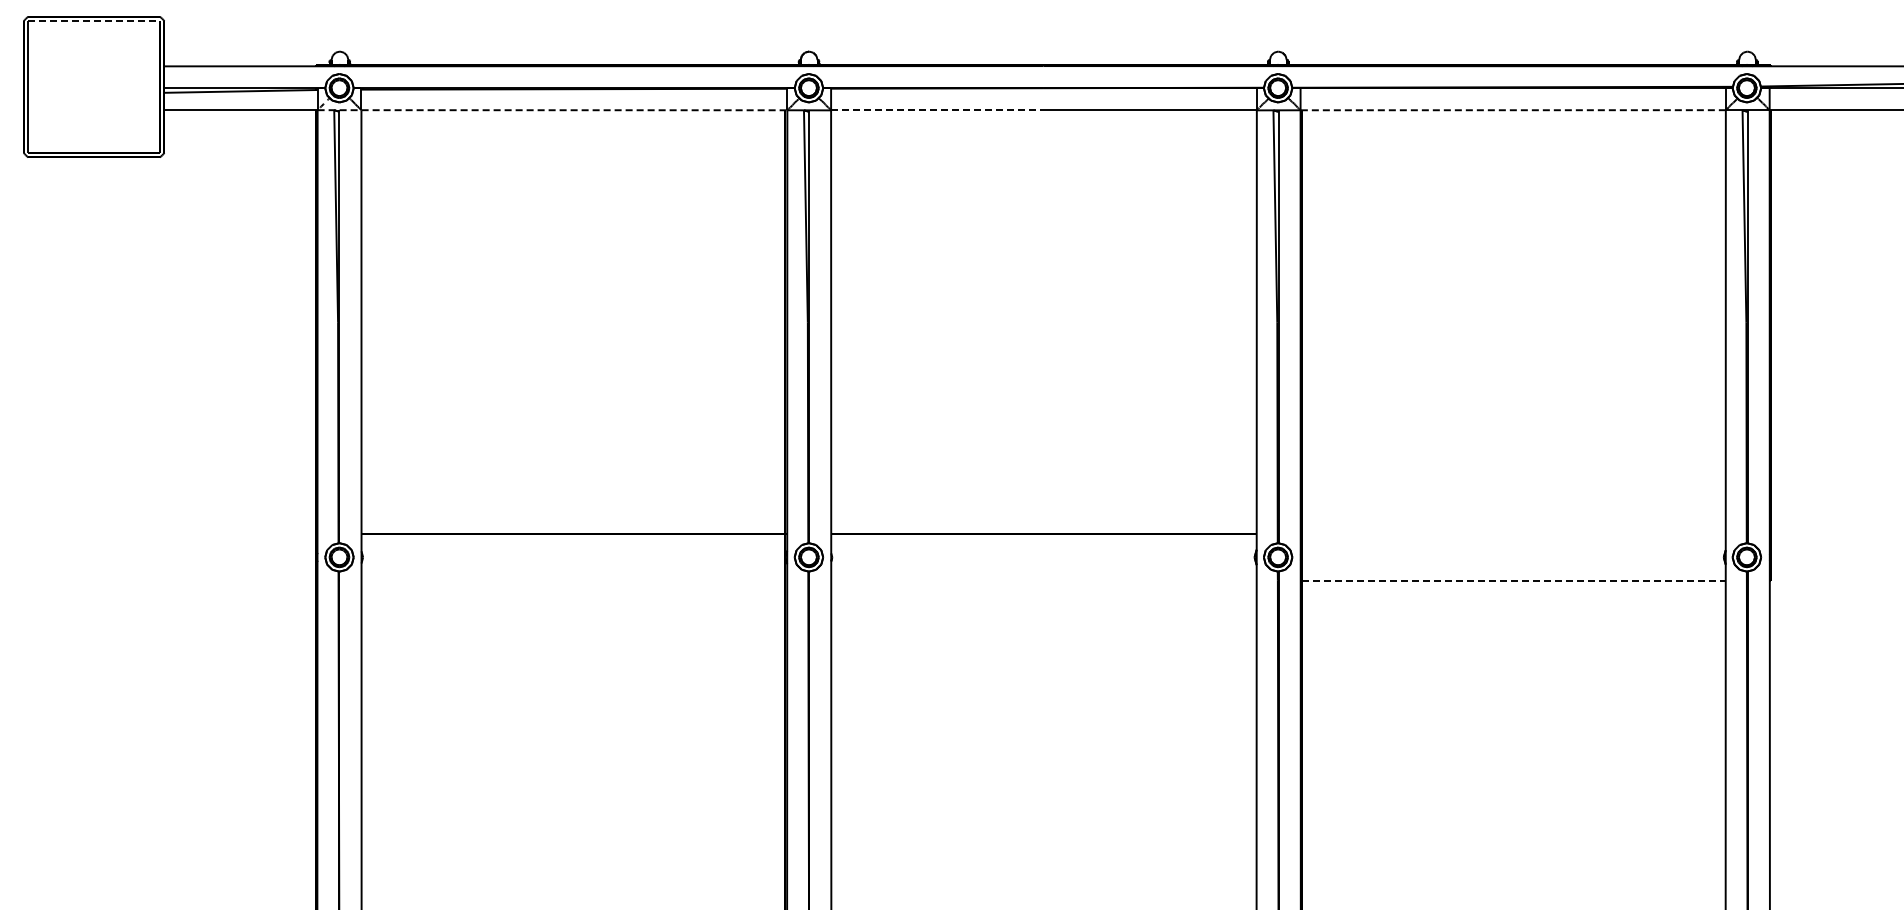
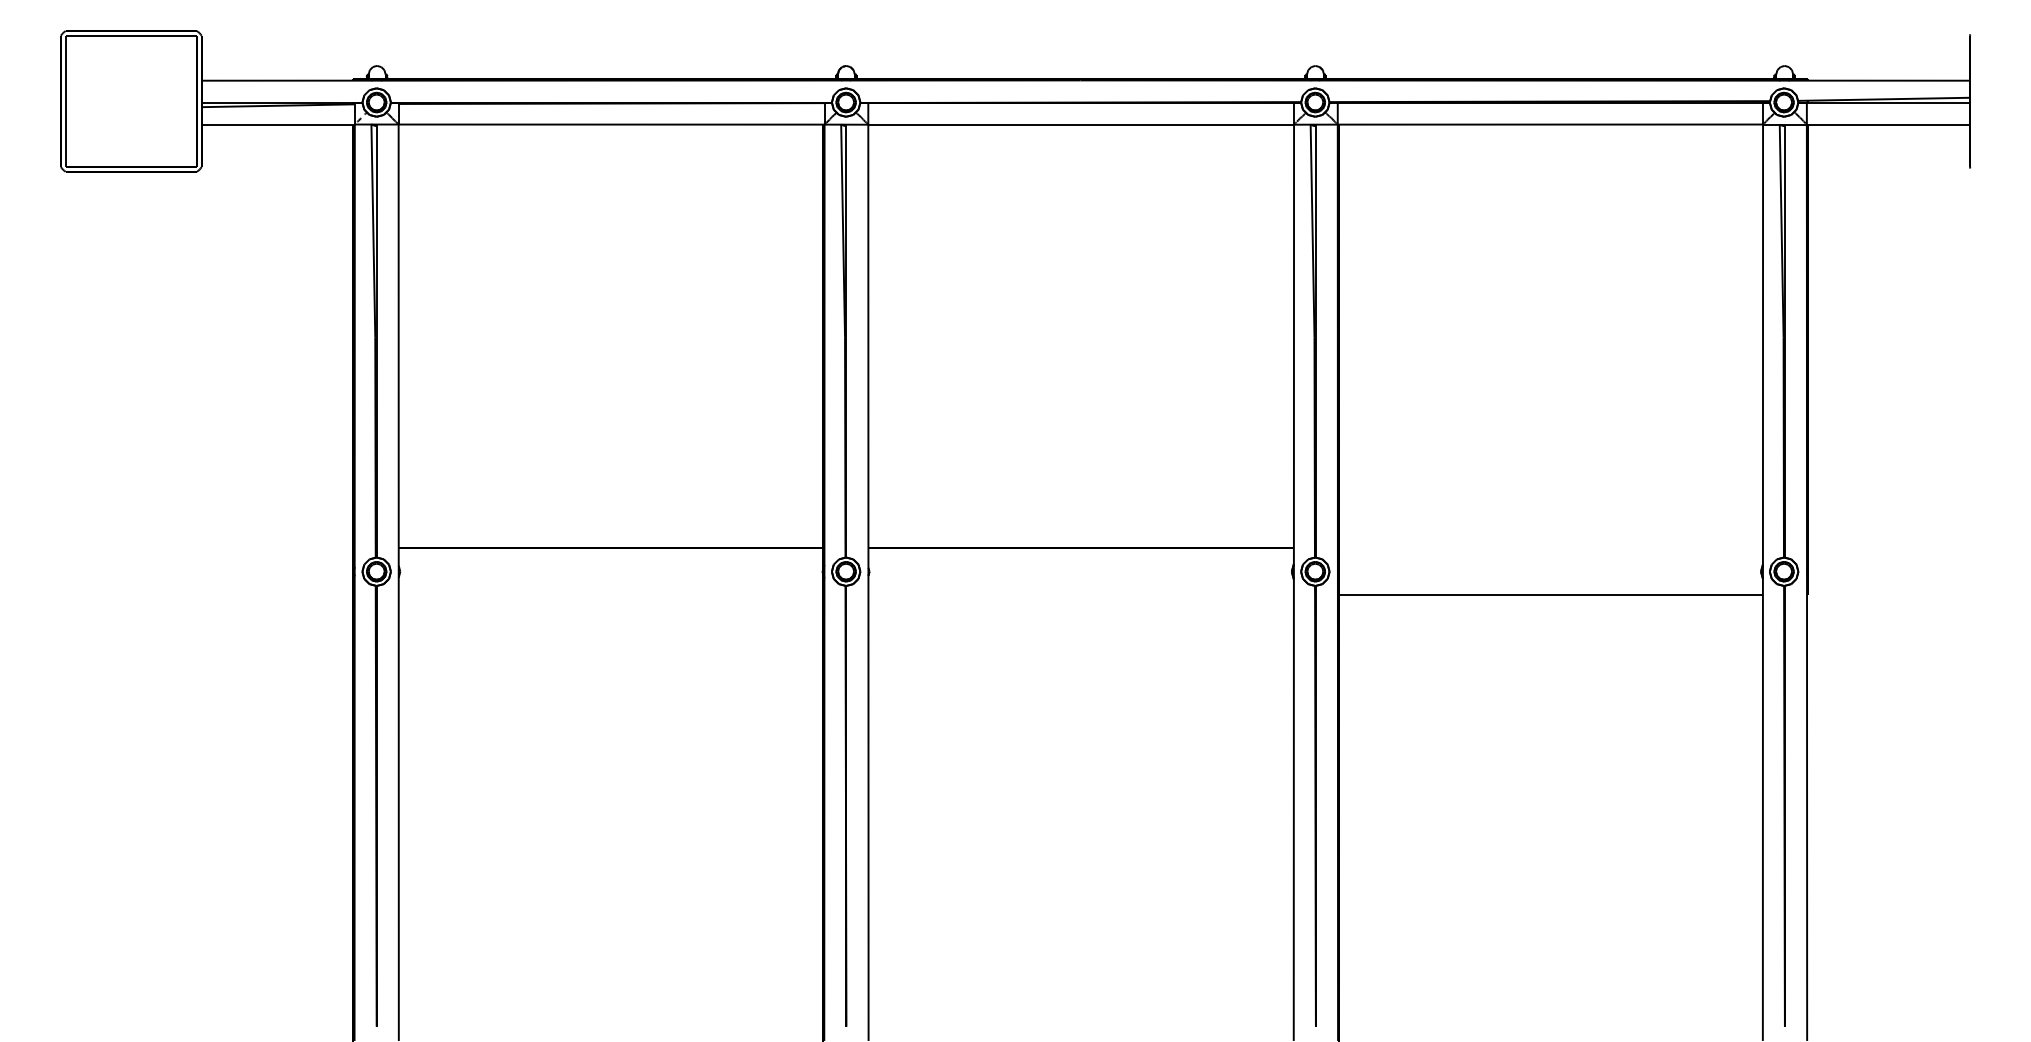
line: (94, 21) -> (131, 35), dashed -> solid
line: (552, 110) -> (589, 124), dashed -> solid
line: (938, 110) -> (975, 124), dashed -> solid
line: (1513, 110) -> (1550, 124), dashed -> solid
line: (1514, 581) -> (1551, 595), dashed -> solid

